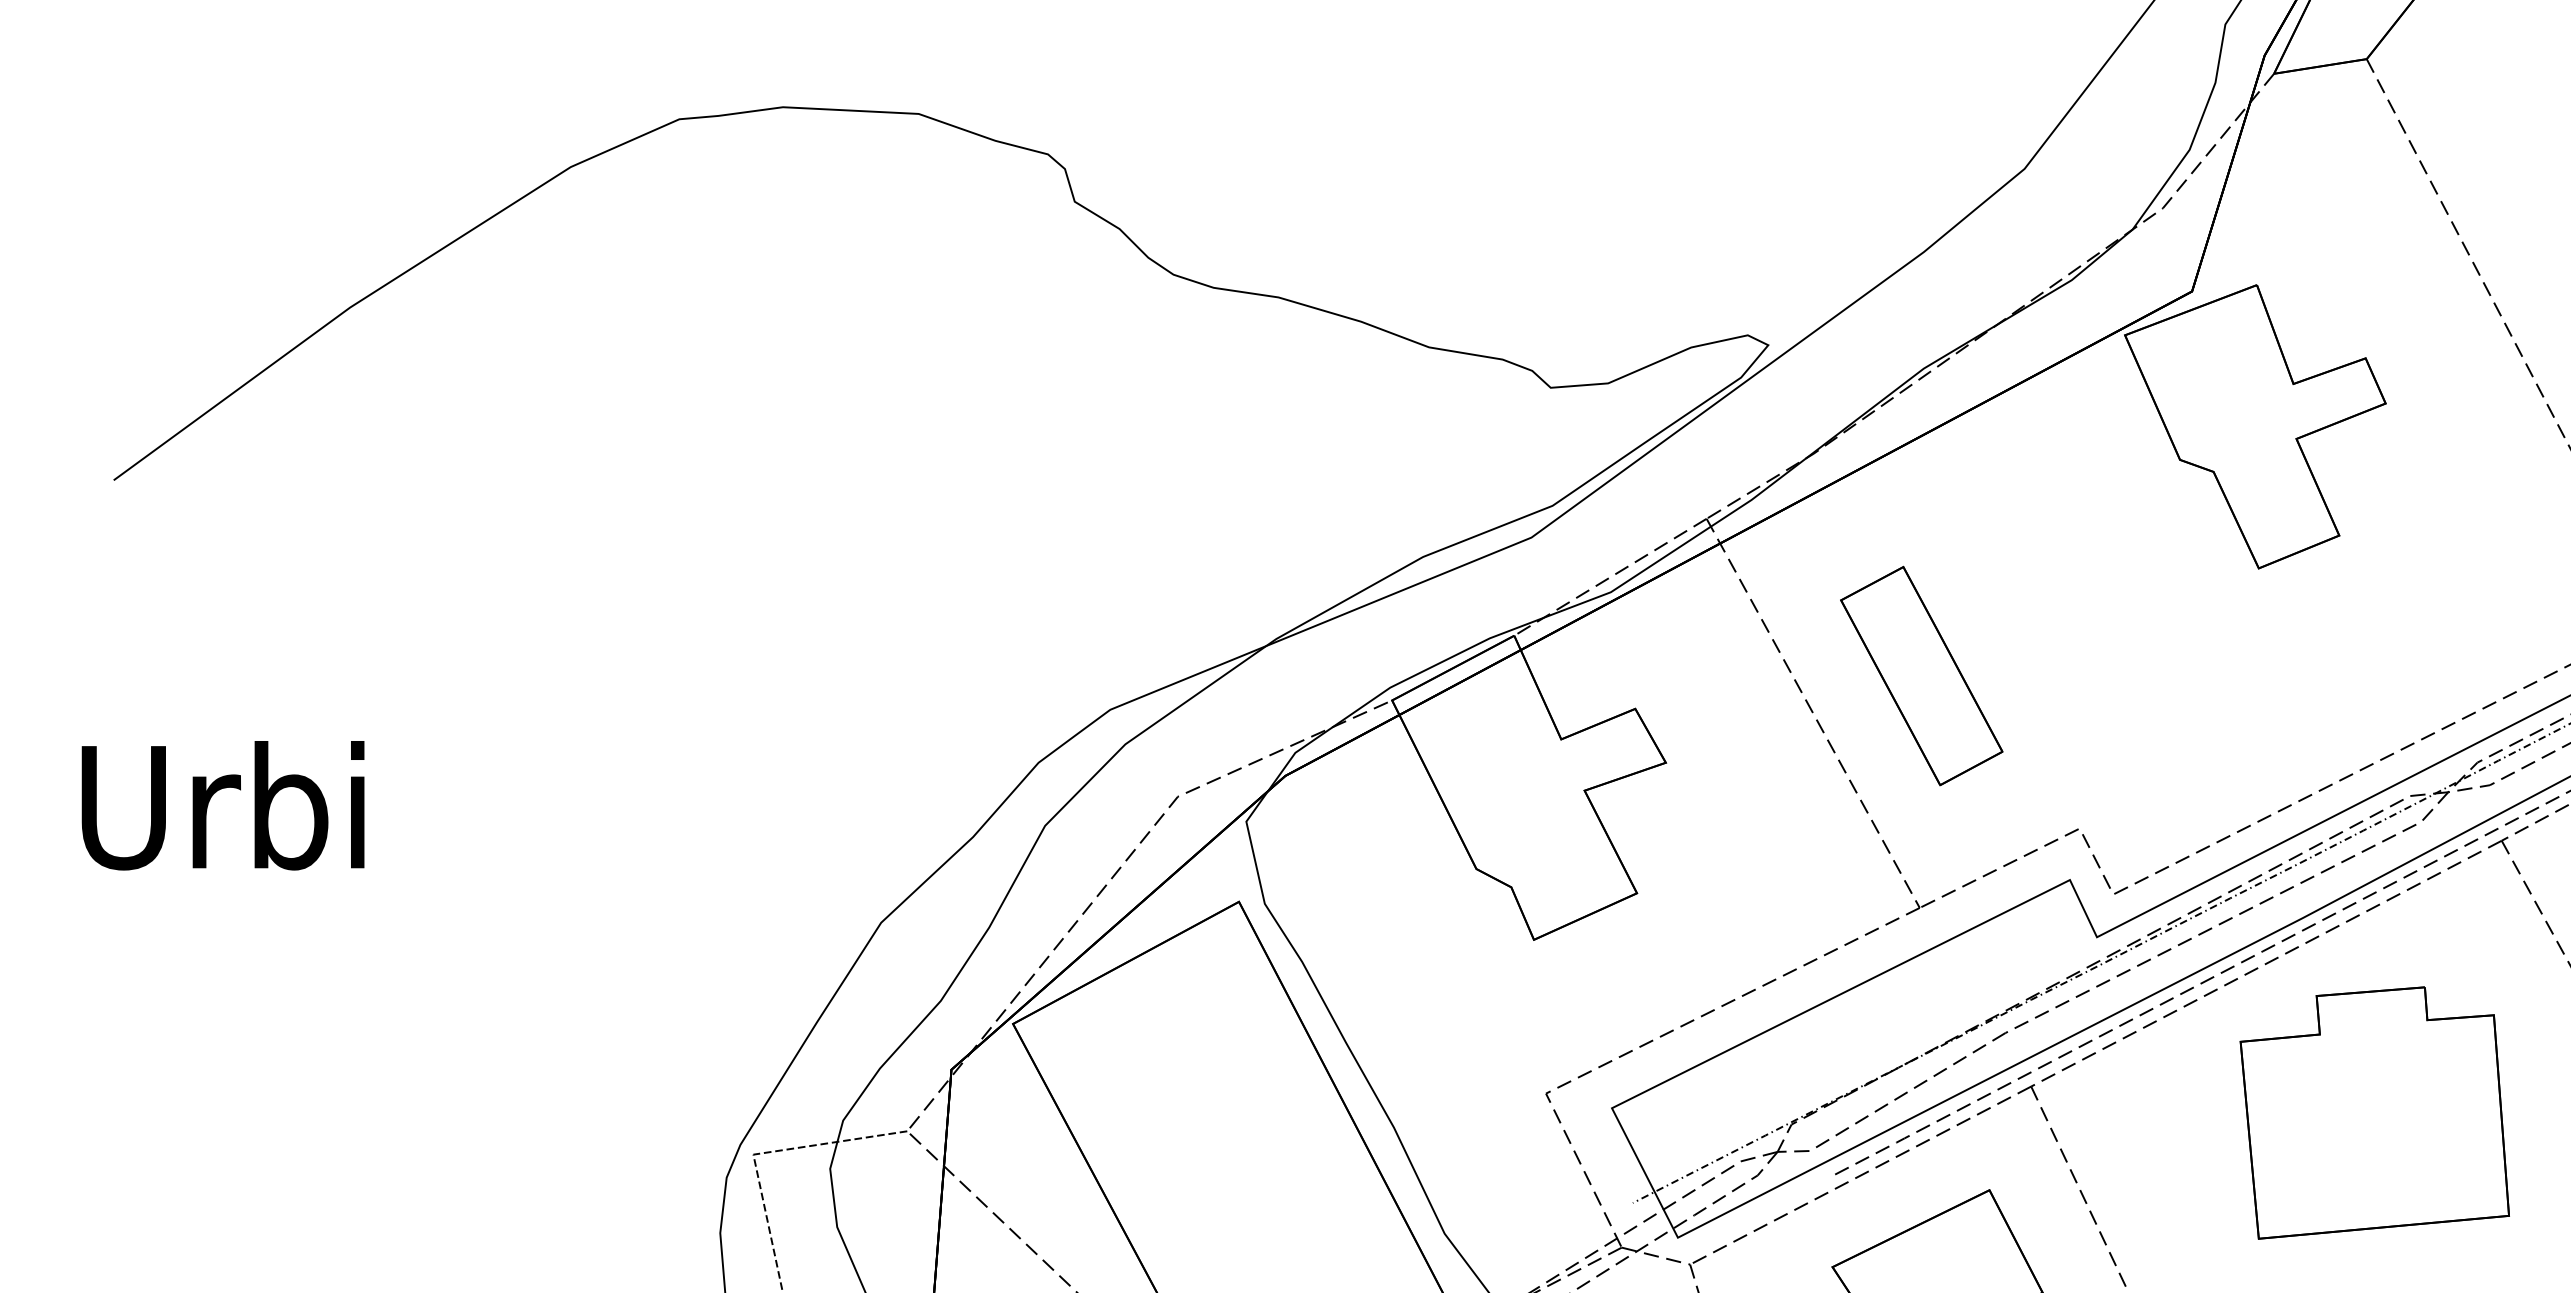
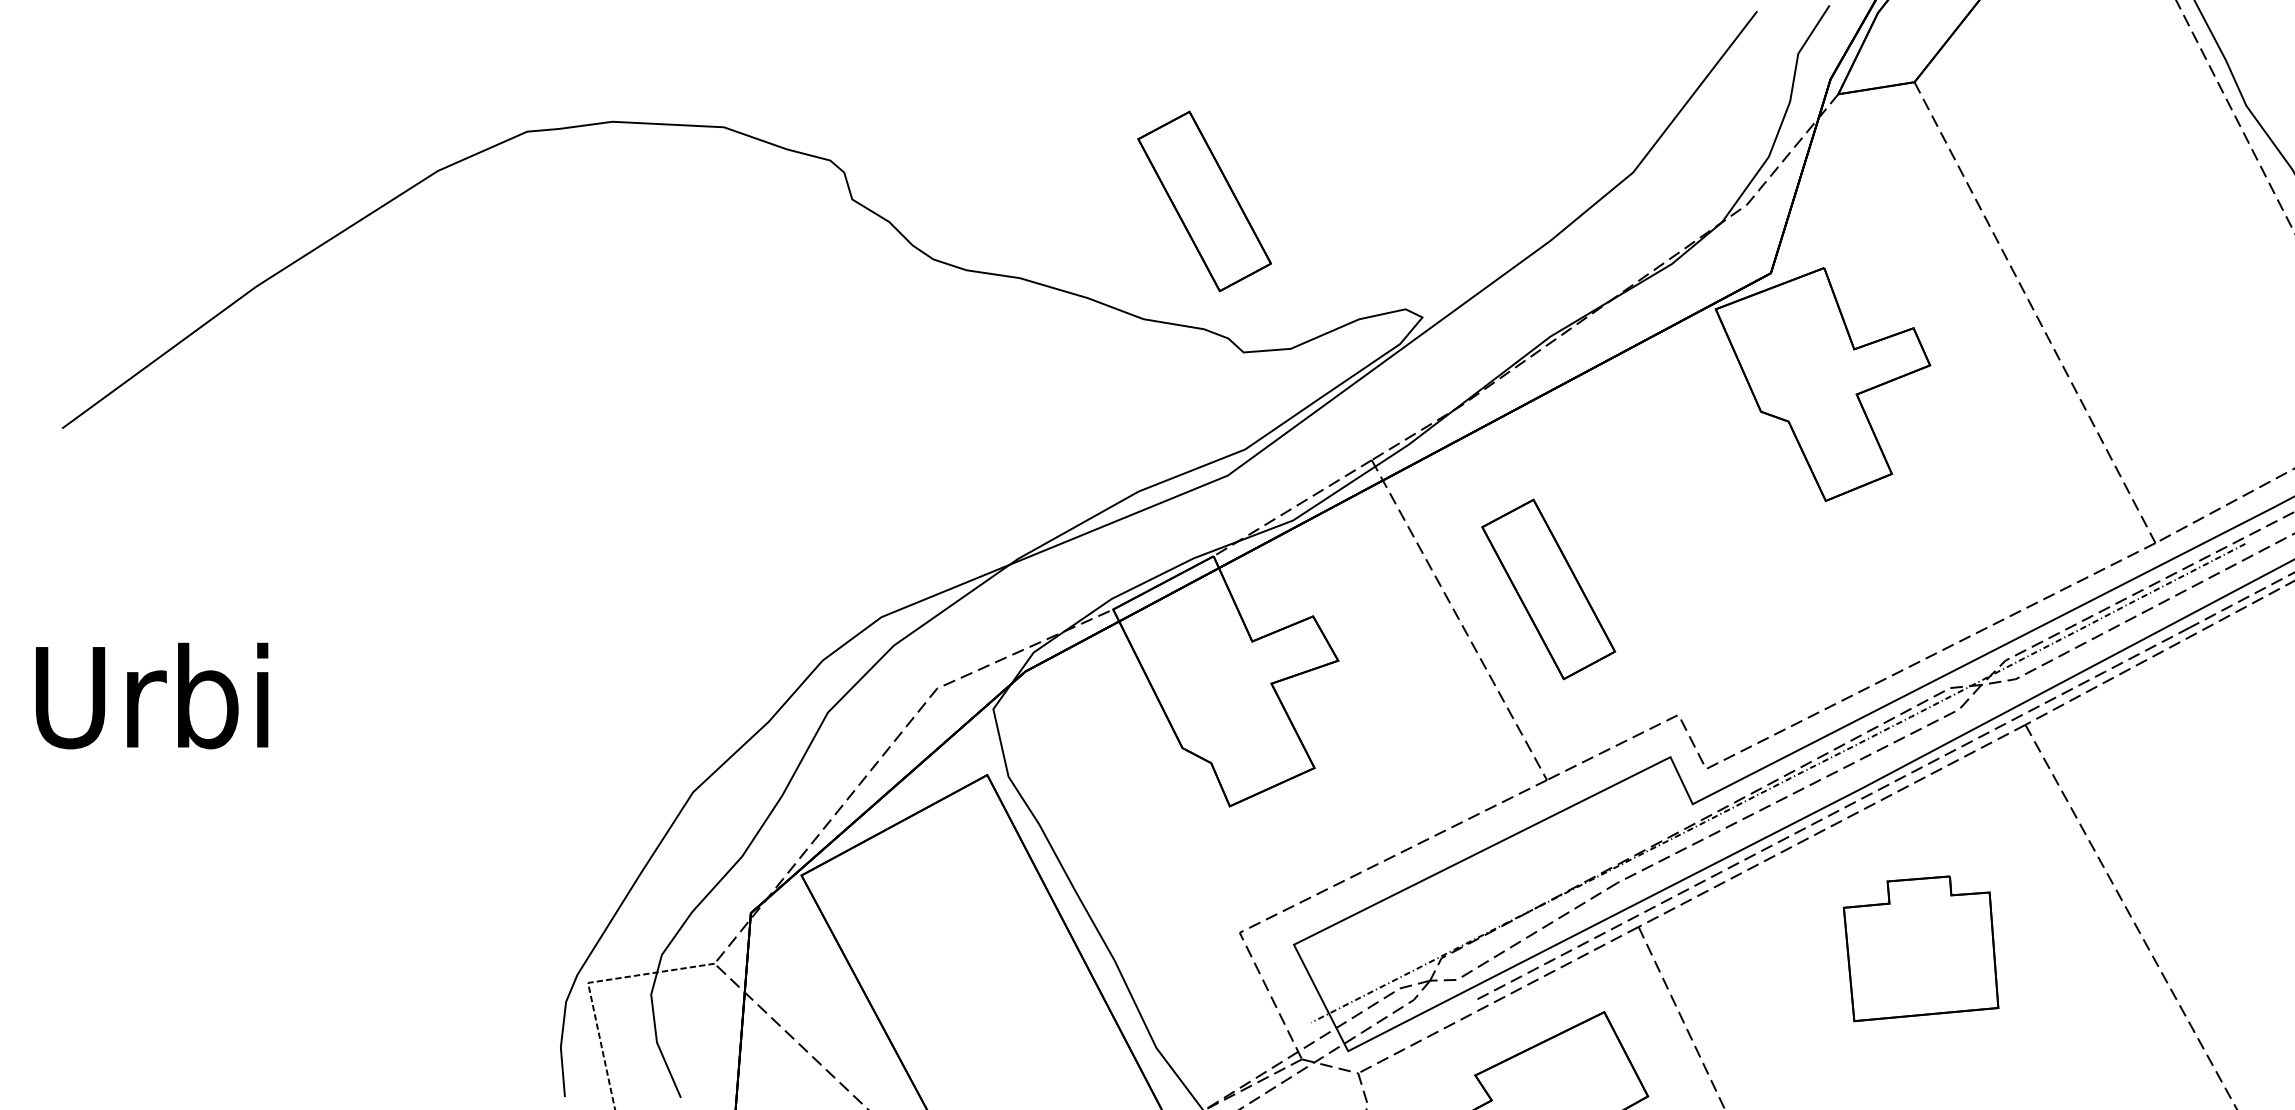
part: (1503, 204) -> (1204, 201), added
part: (2374, 1112) -> (1920, 948), size x0.7

